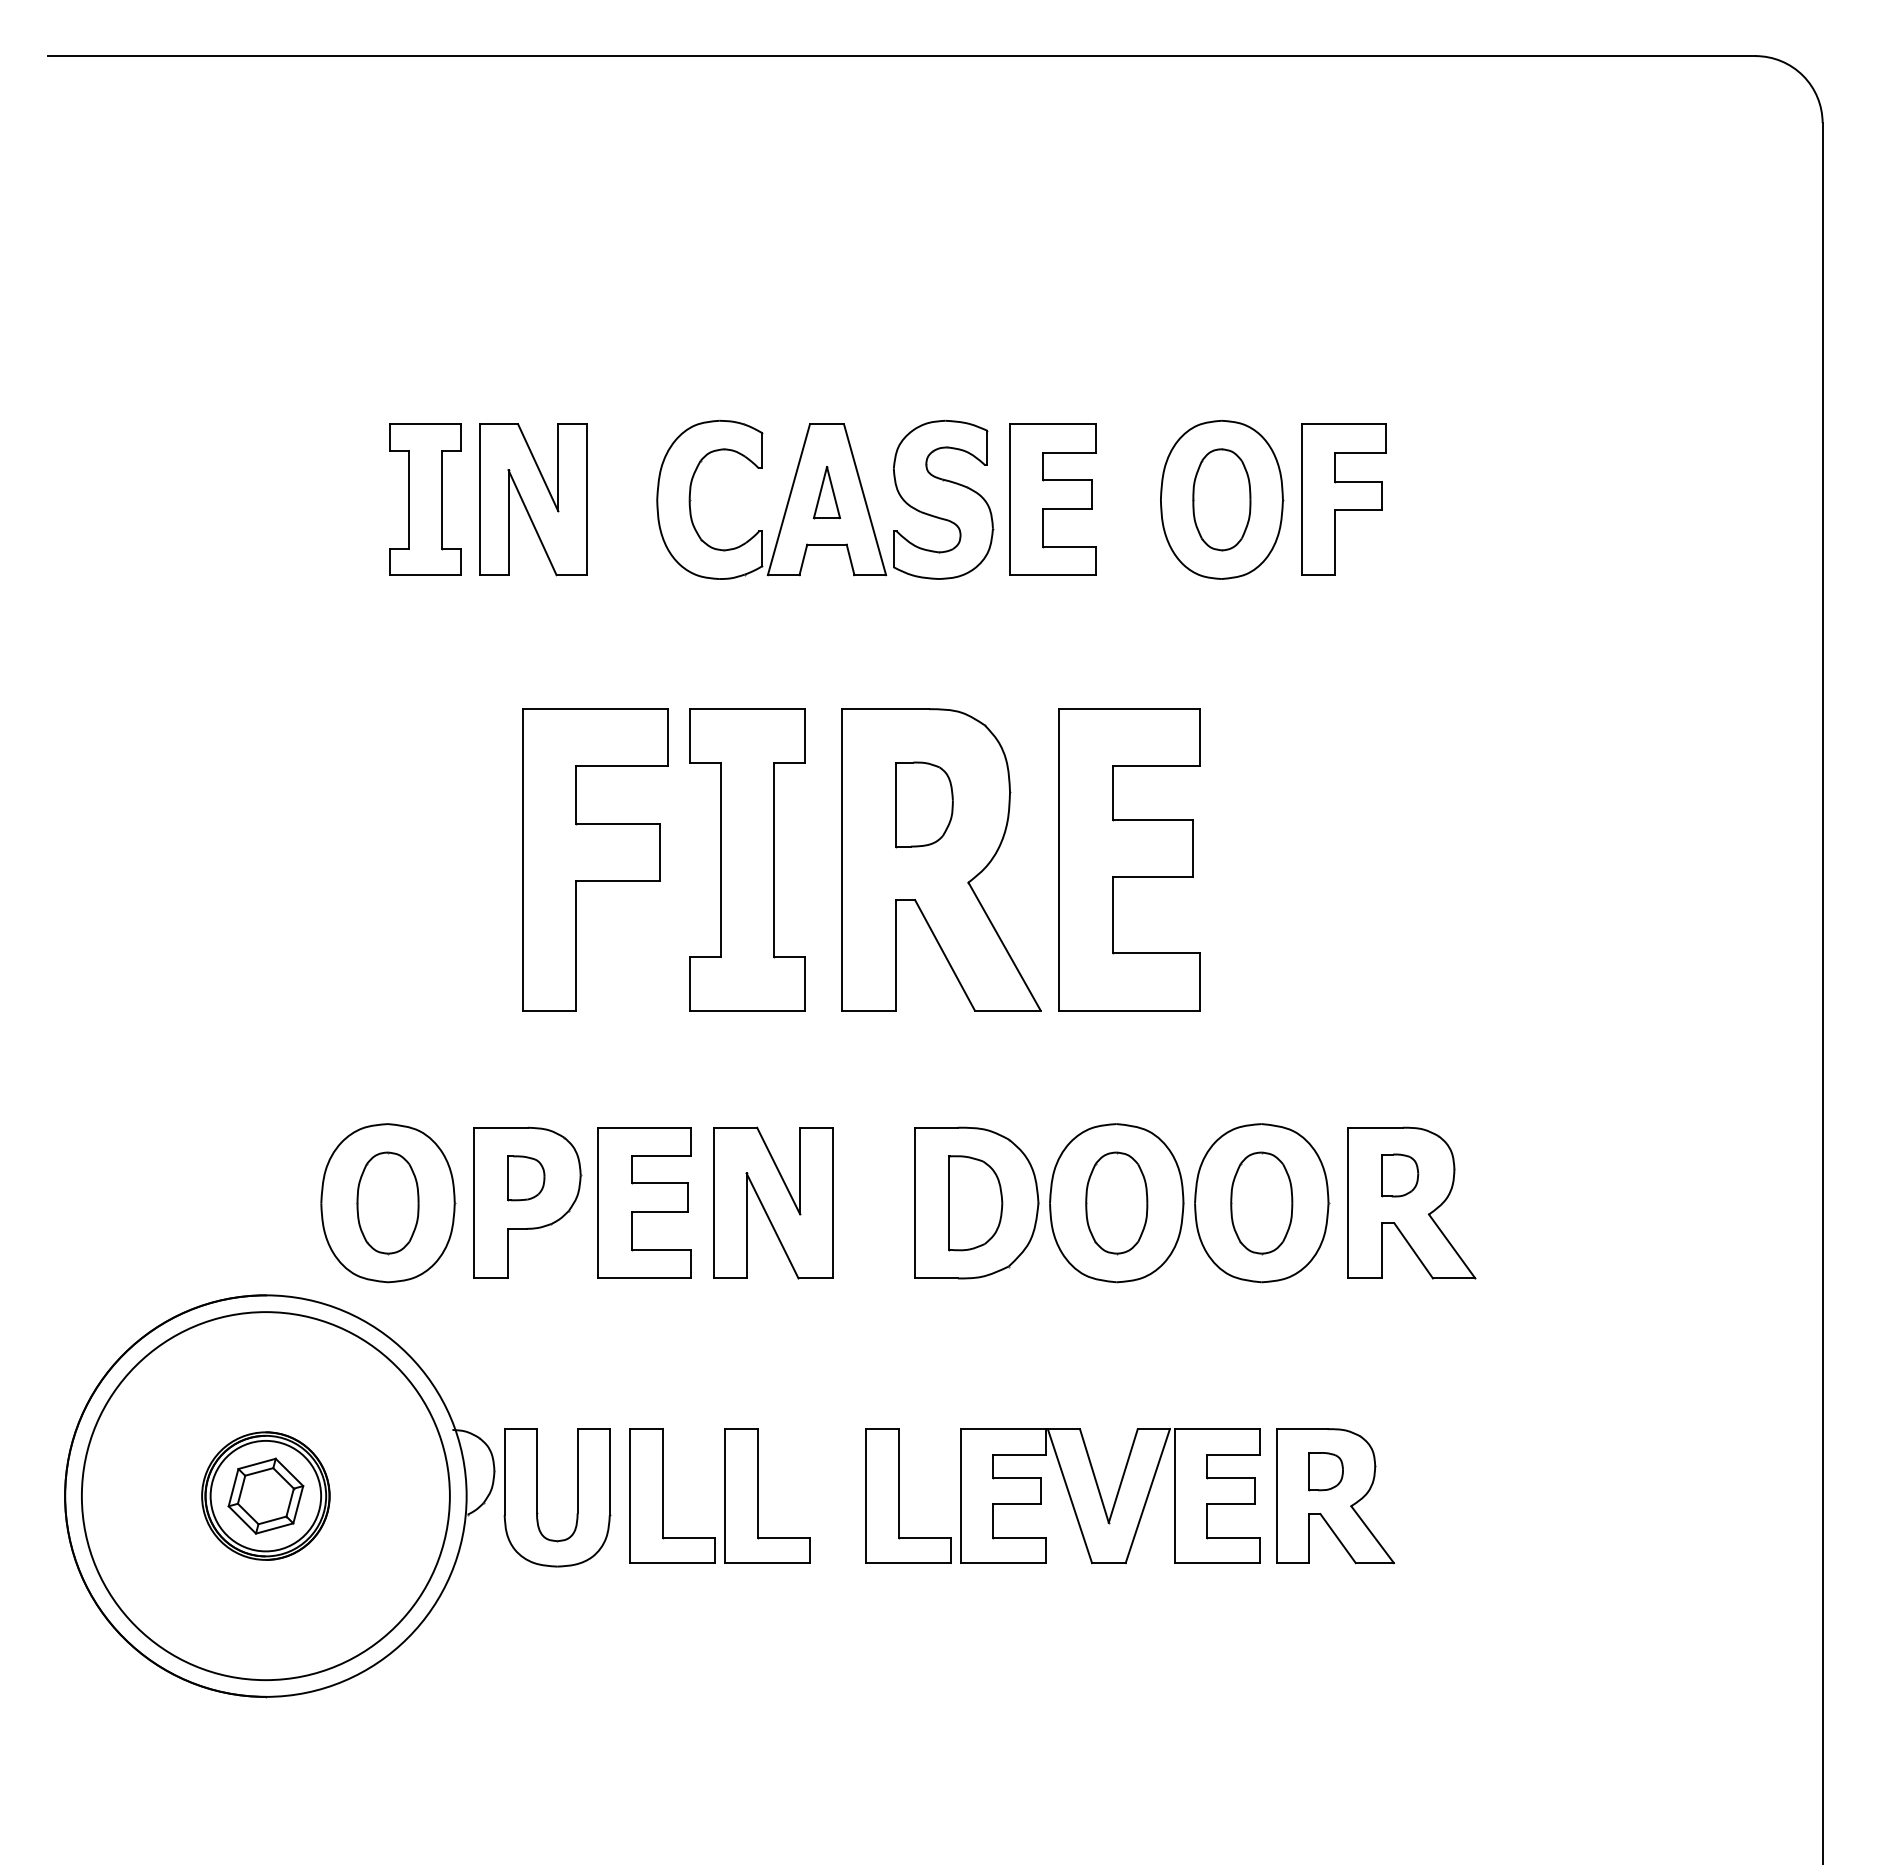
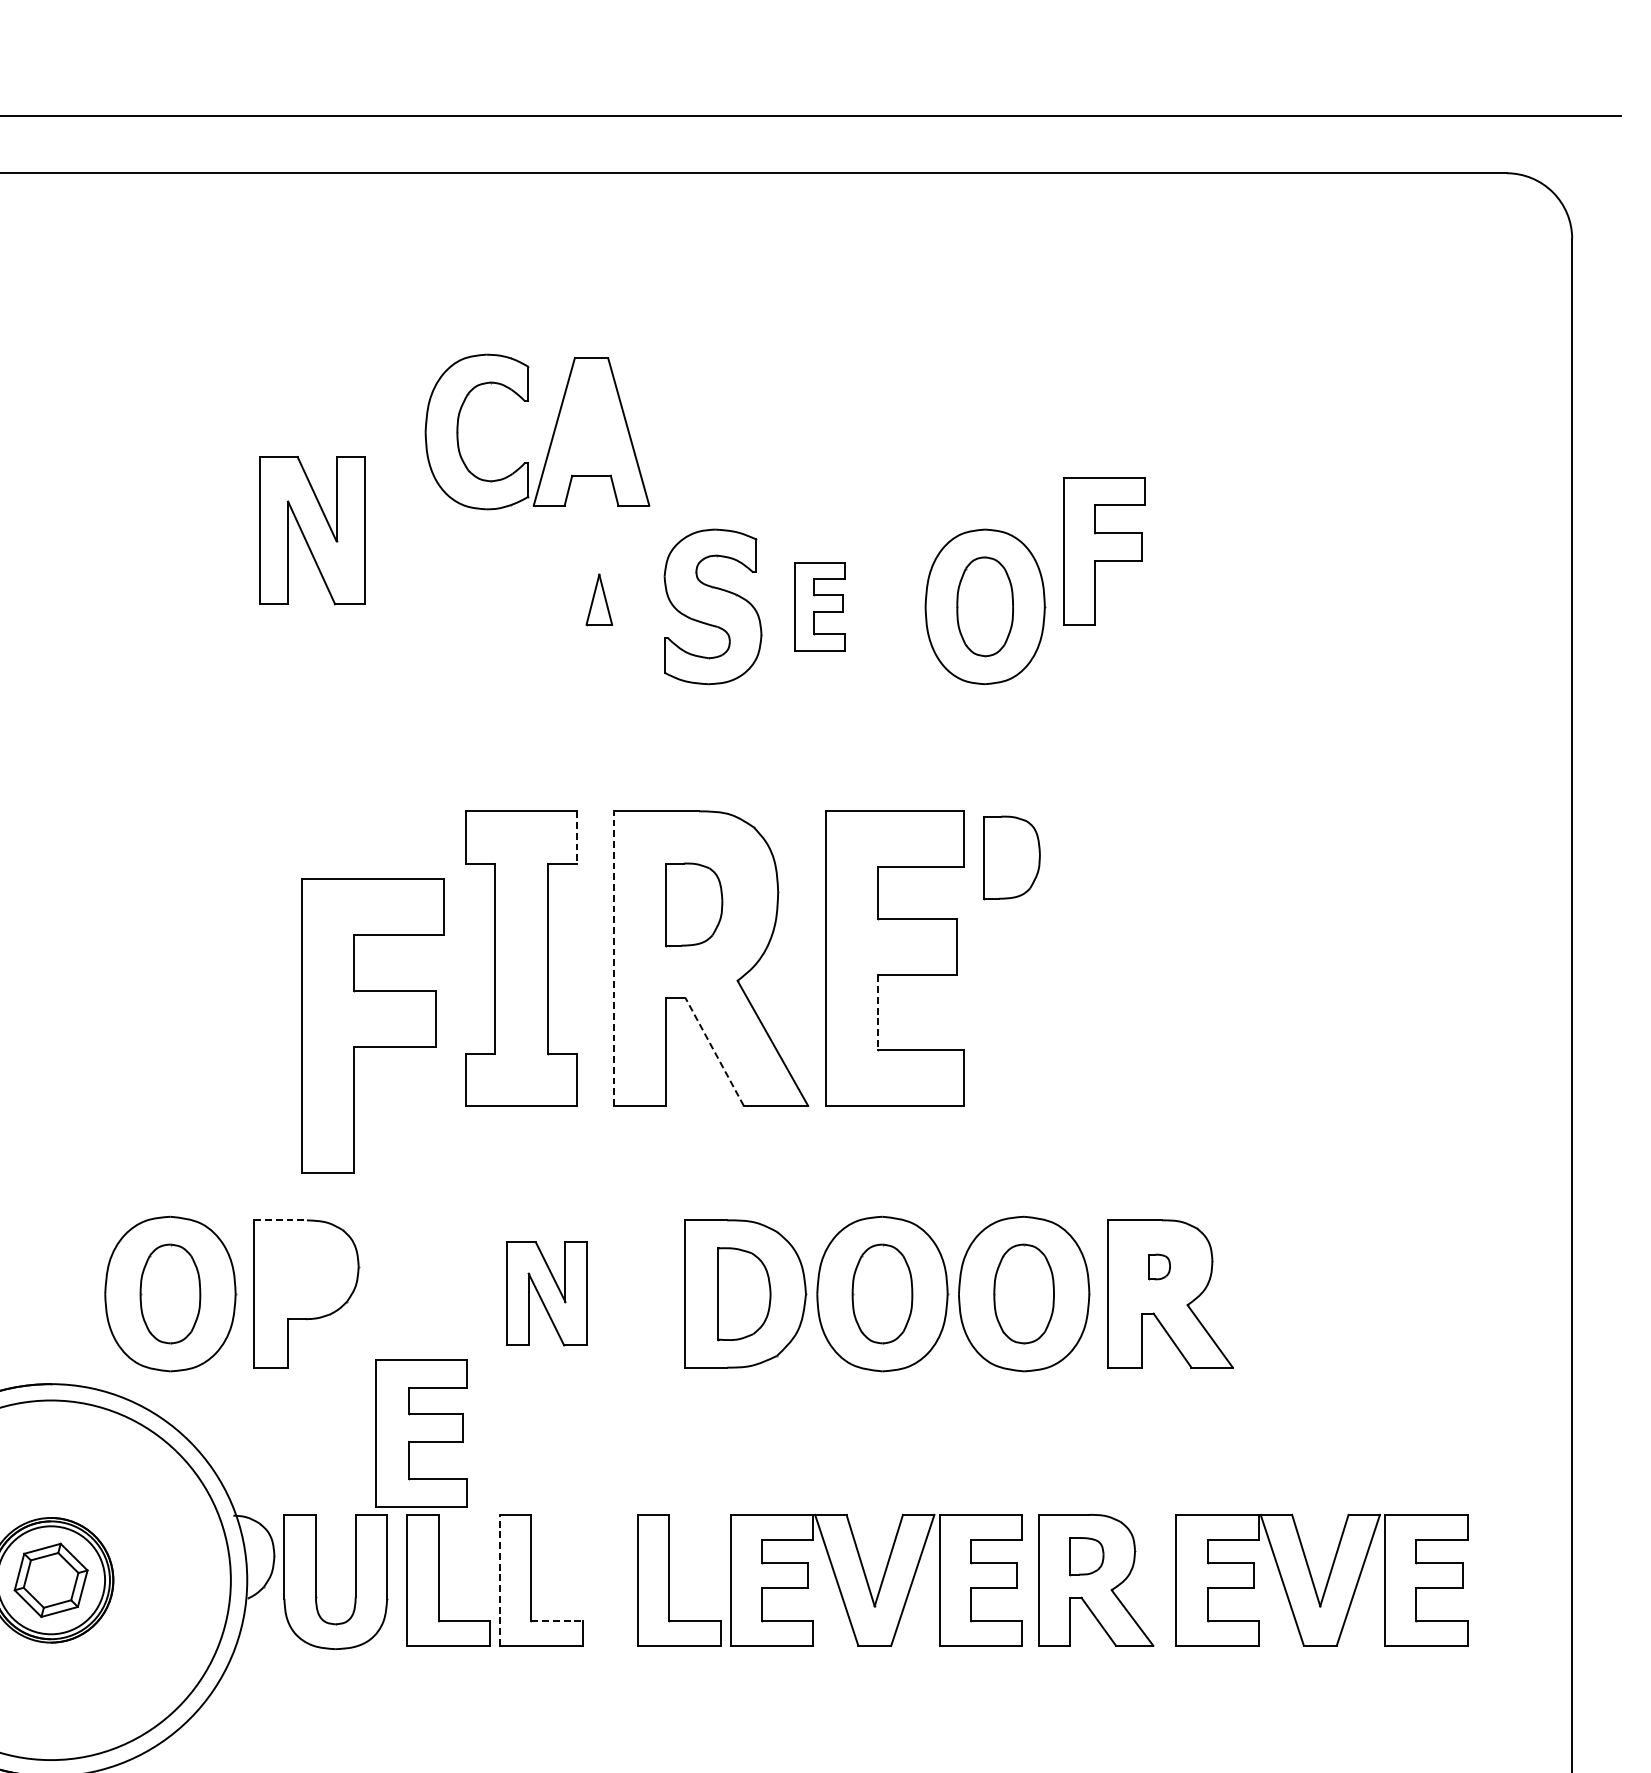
part: (425, 499) -> (207, 606), removed
part: (533, 499) -> (312, 530), moved
part: (1052, 499) -> (819, 606), size x0.6
part: (1343, 499) -> (1104, 550), moved
part: (786, 504) -> (551, 436), moved
line: (804, 735) -> (577, 837), solid -> dashed
part: (1249, 756) -> (1012, 857), added
part: (595, 859) -> (373, 1025), moved
line: (842, 859) -> (614, 958), solid -> dashed
line: (1112, 915) -> (878, 1012), solid -> dashed
line: (944, 955) -> (714, 1052), solid -> dashed
line: (500, 1127) -> (280, 1220), solid -> dashed
part: (1400, 1175) -> (1159, 1267), size x0.6
part: (526, 1178) -> (305, 1269), removed
part: (644, 1202) -> (421, 1433), moved
part: (773, 1202) -> (547, 1293), size x0.7
line: (725, 1496) -> (500, 1580), solid -> dashed
part: (1566, 1496) -> (1321, 1580), added
line: (784, 1537) -> (557, 1620), solid -> dashed

